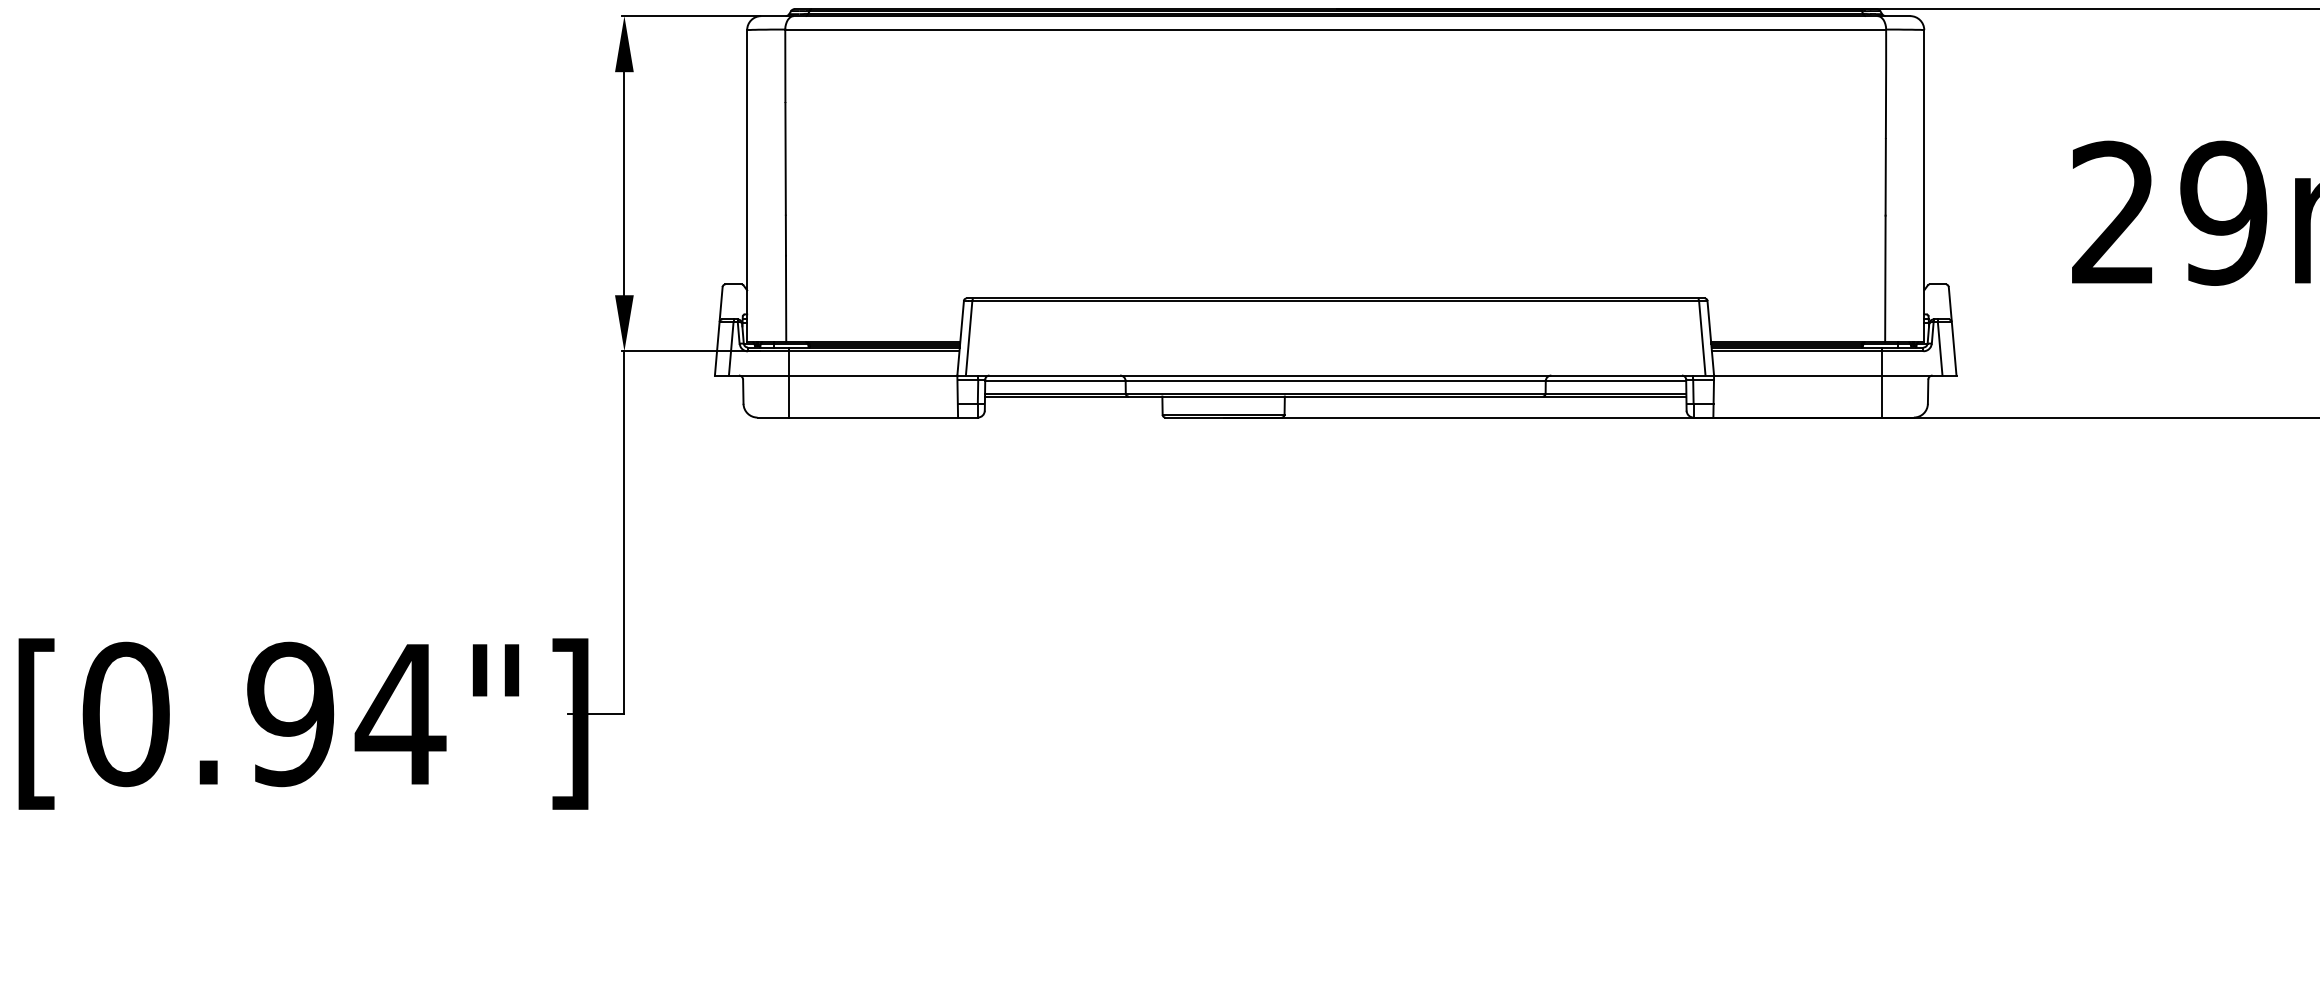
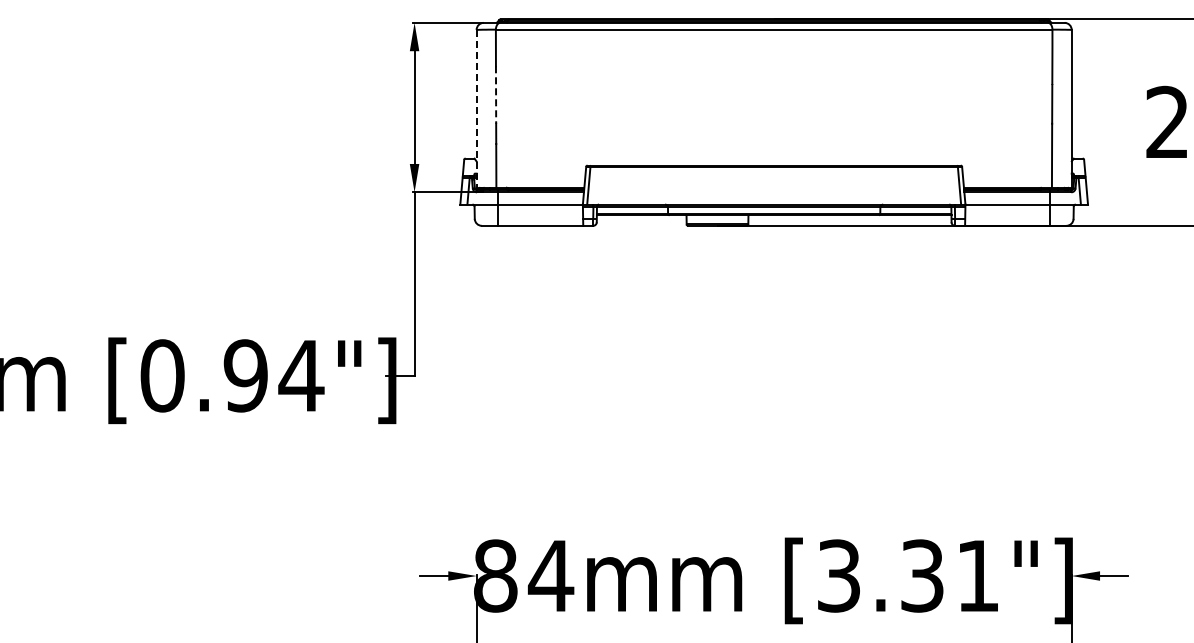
line: (786, 161) -> (496, 96), solid -> dashed
line: (746, 185) -> (476, 108), solid -> dashed

